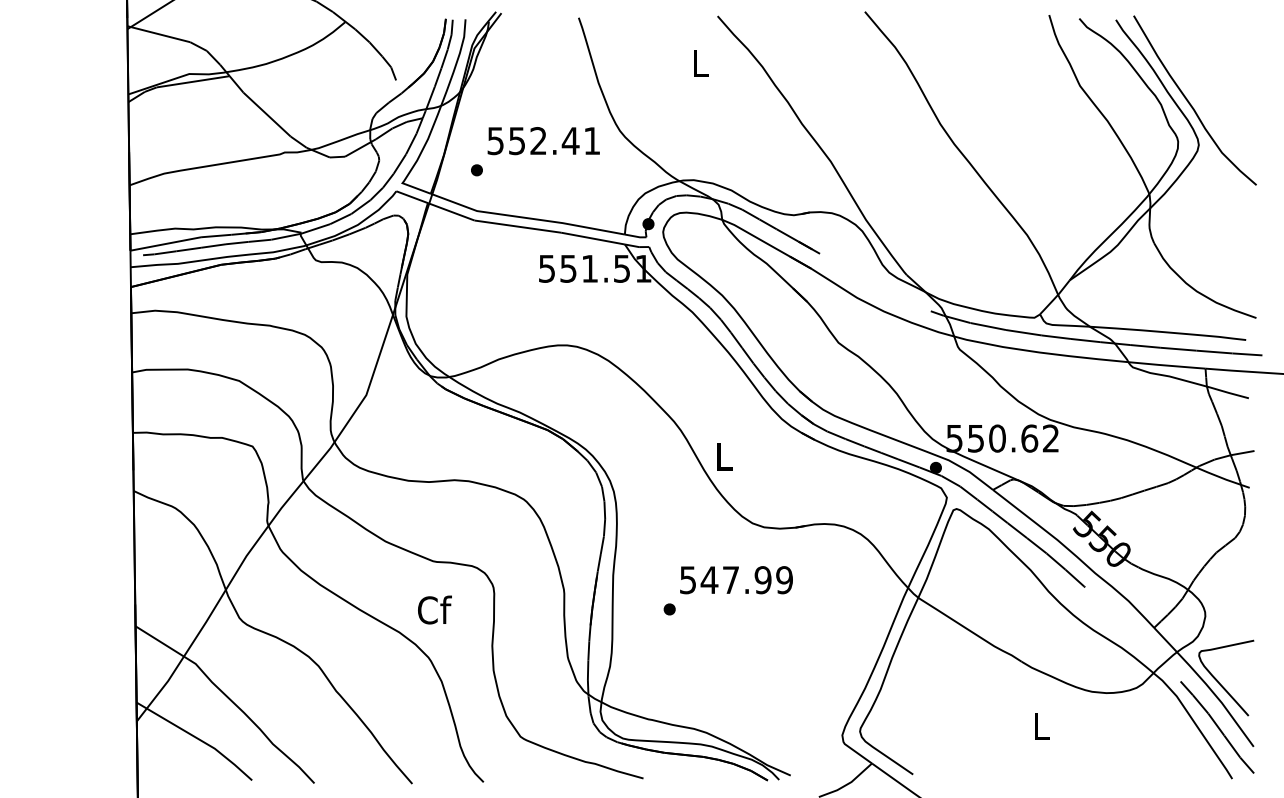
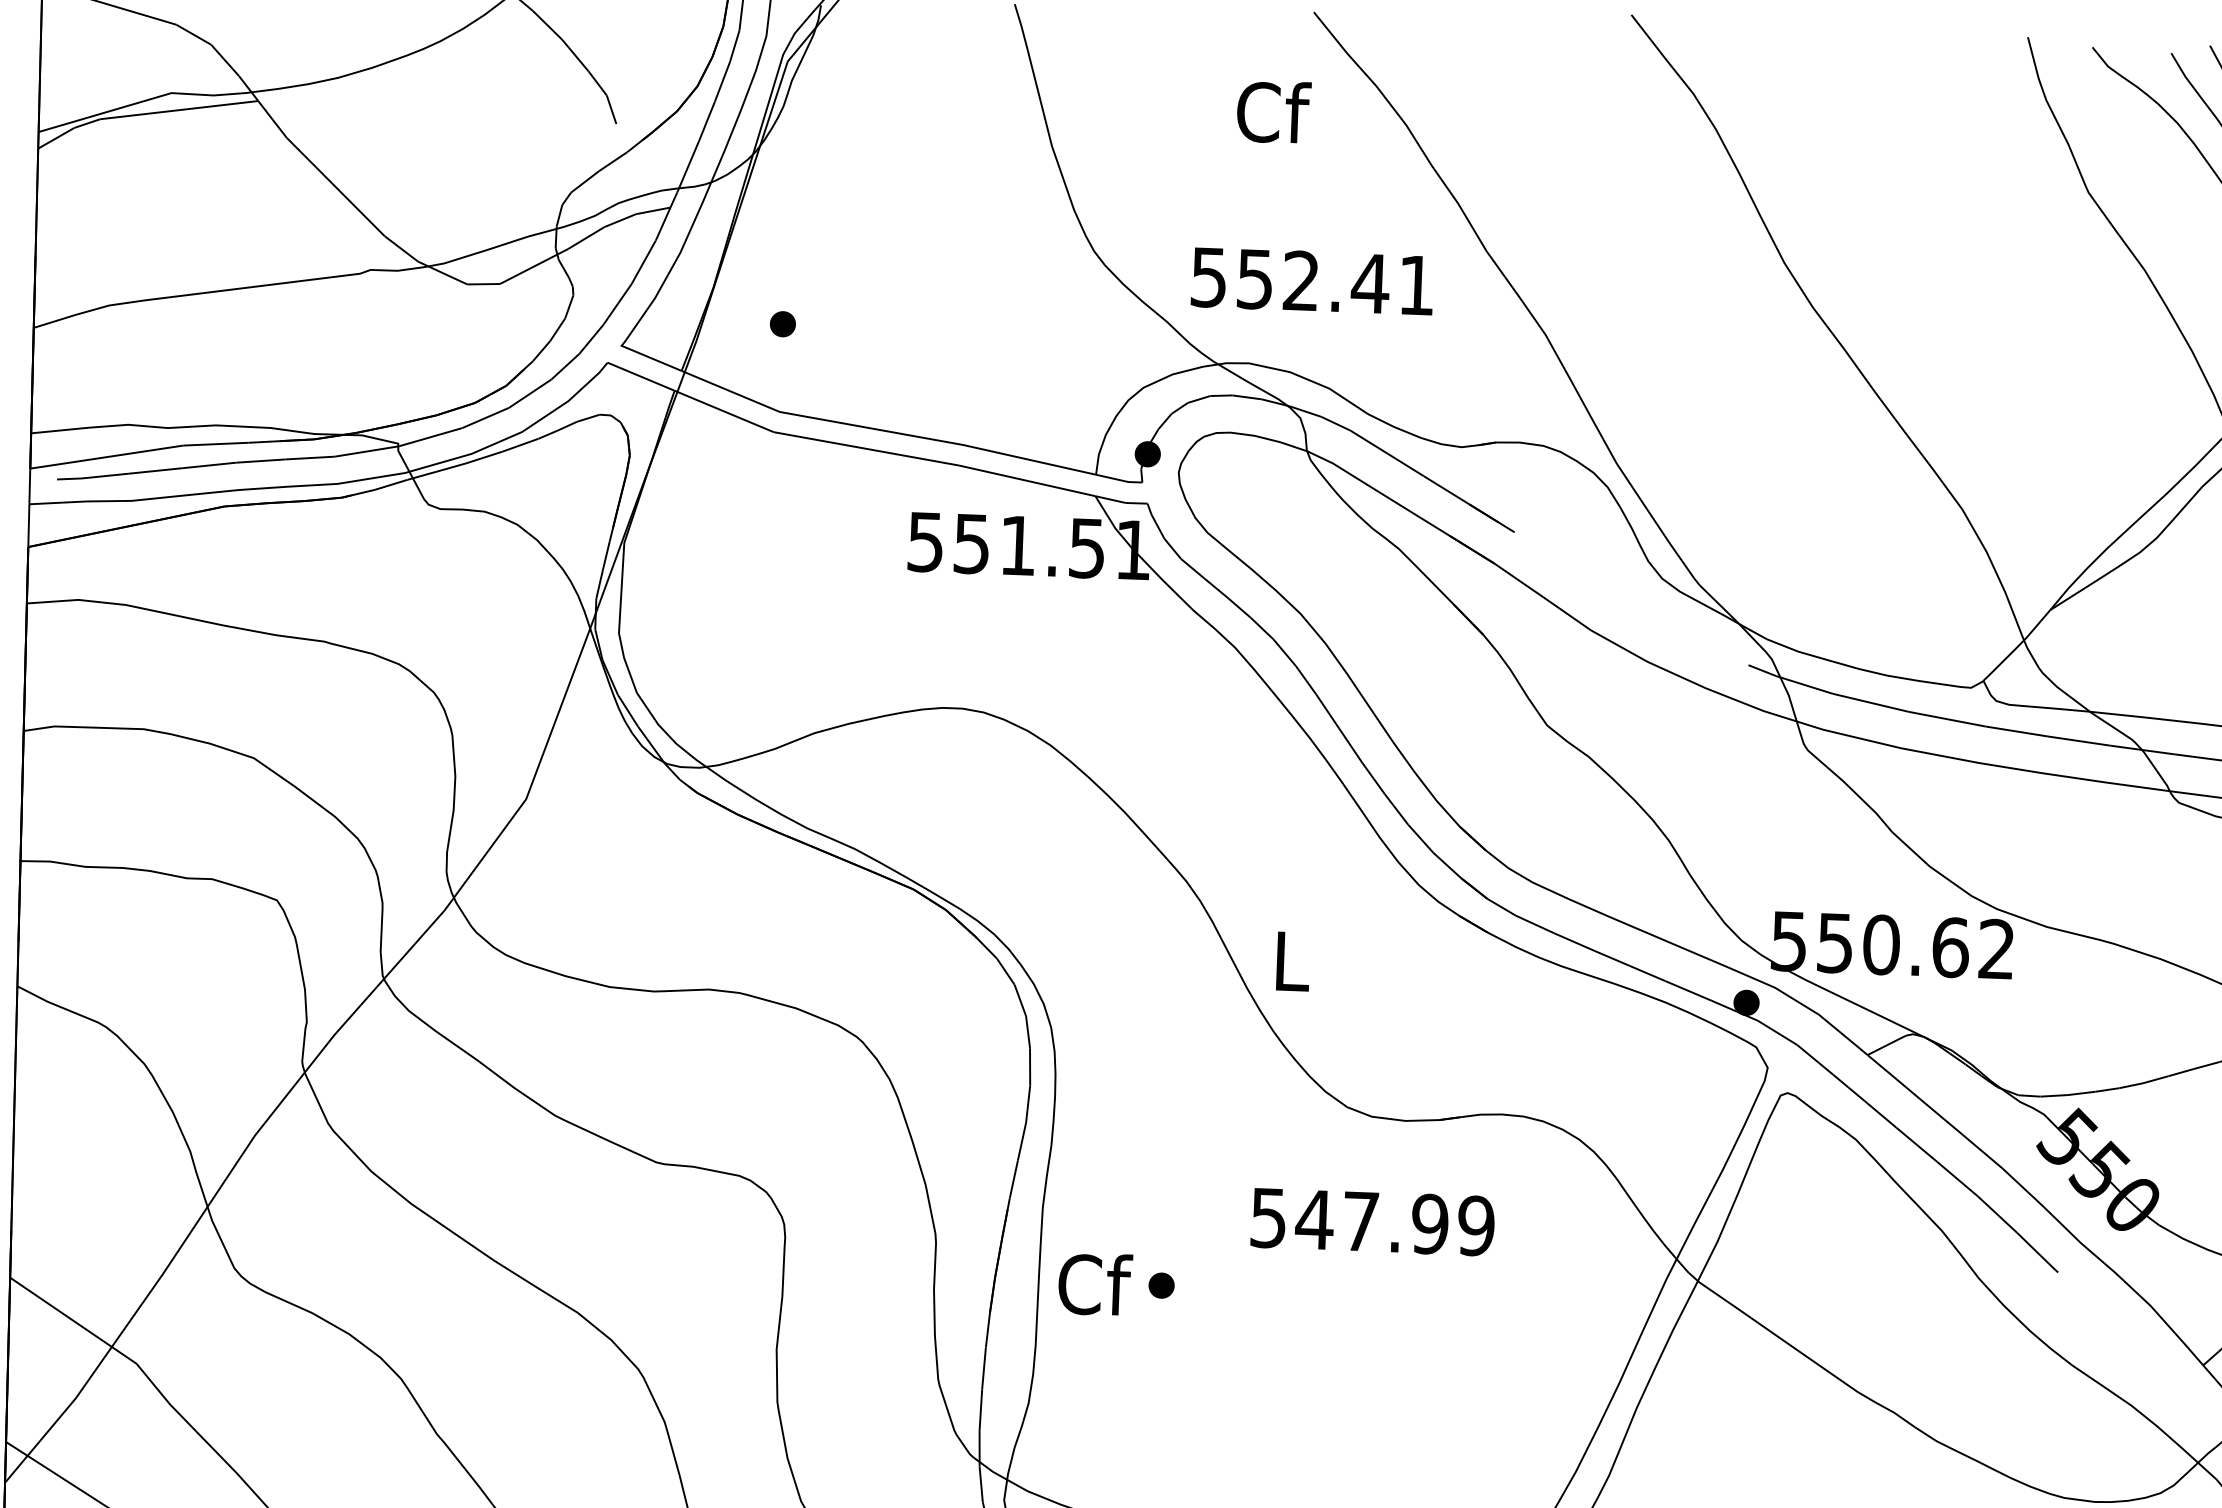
text: (700, 62) -> (1273, 110), L -> Cf
text: (543, 141) -> (1311, 282), moved
text: (736, 580) -> (1372, 1222), moved
text: (434, 609) -> (1094, 1283), moved

